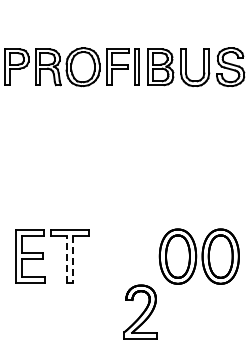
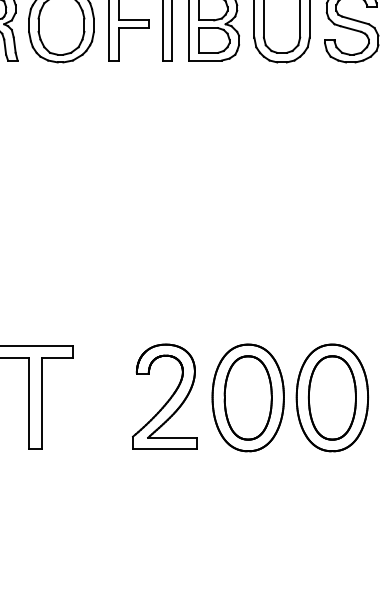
line: (66, 258) -> (28, 401), dashed -> solid
line: (72, 259) -> (40, 403), dashed -> solid
part: (140, 311) -> (164, 395), moved

